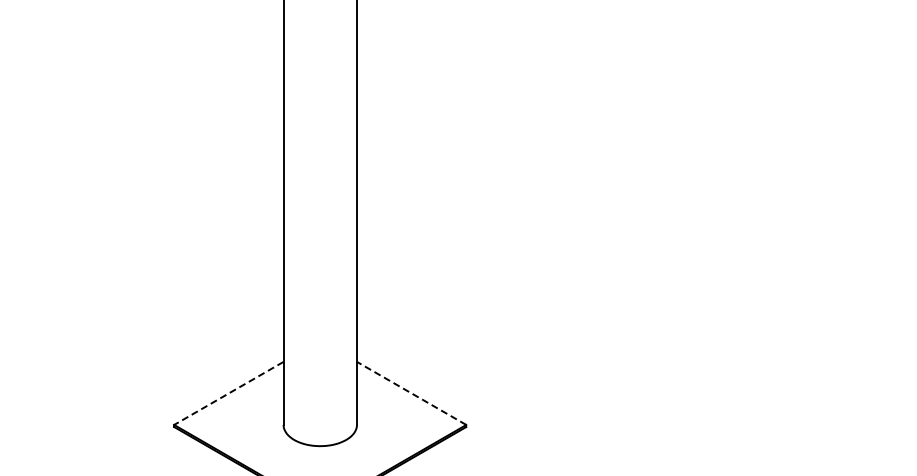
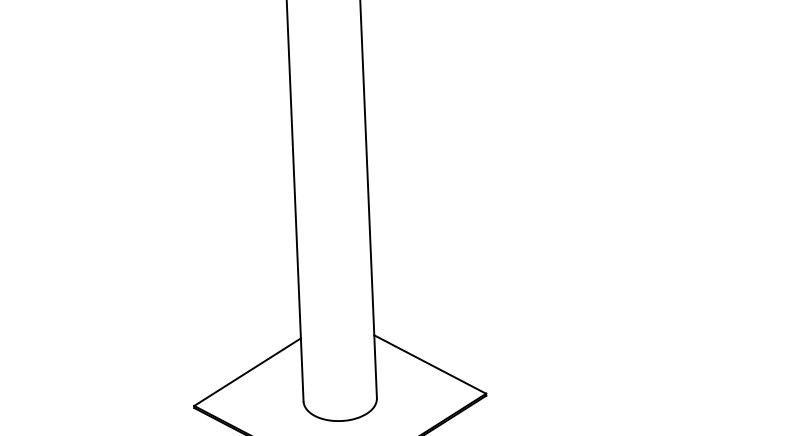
line: (228, 393) -> (247, 372), dashed -> solid
line: (411, 393) -> (430, 364), dashed -> solid

